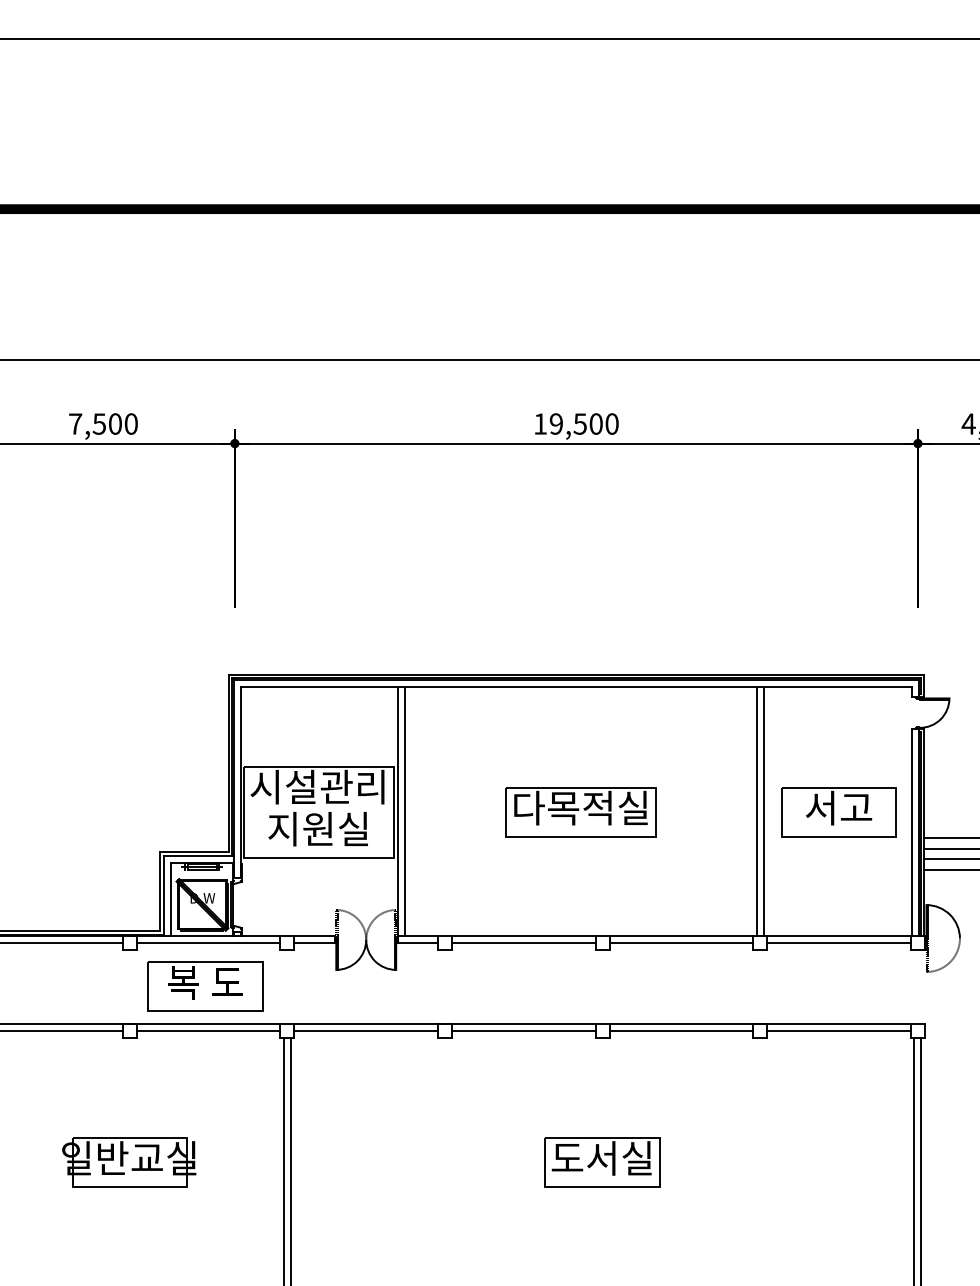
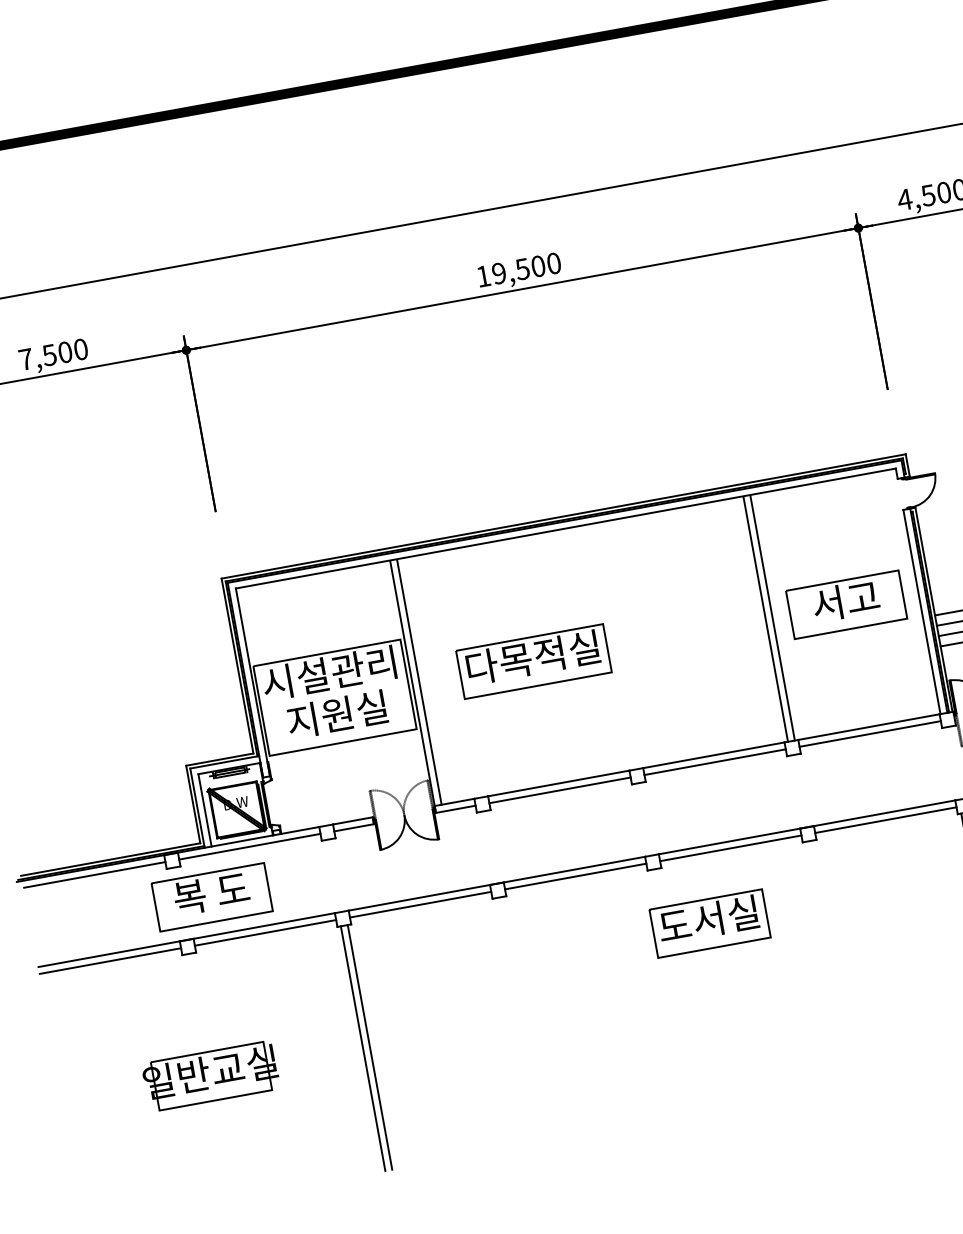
part: (580, 812) -> (533, 662), moved
part: (205, 986) -> (212, 897), moved
part: (602, 1162) -> (709, 923), moved

